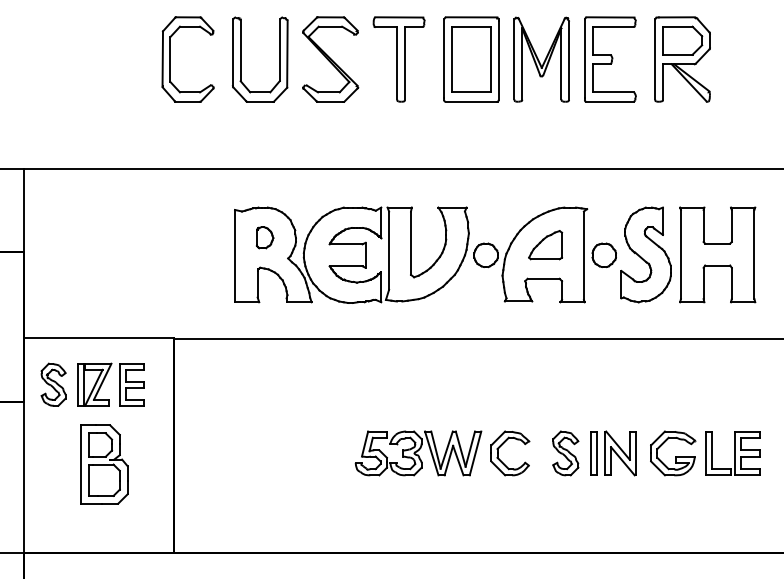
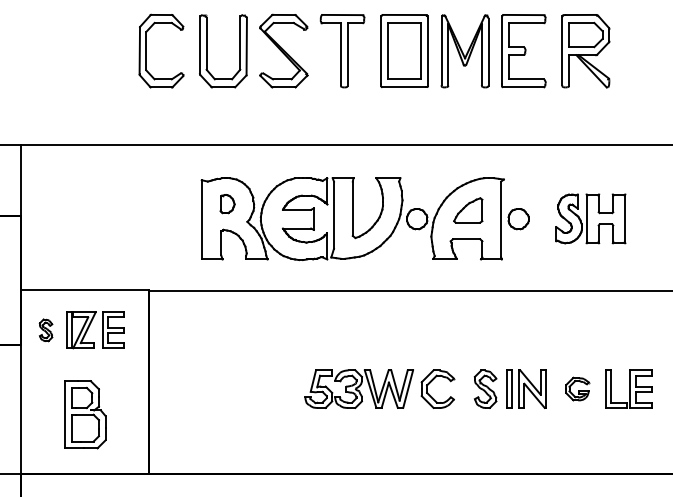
part: (688, 254) -> (590, 218), size x0.6
part: (52, 385) -> (45, 330), size x0.6
part: (672, 452) -> (577, 388), size x0.6
part: (104, 464) -> (85, 414), moved

